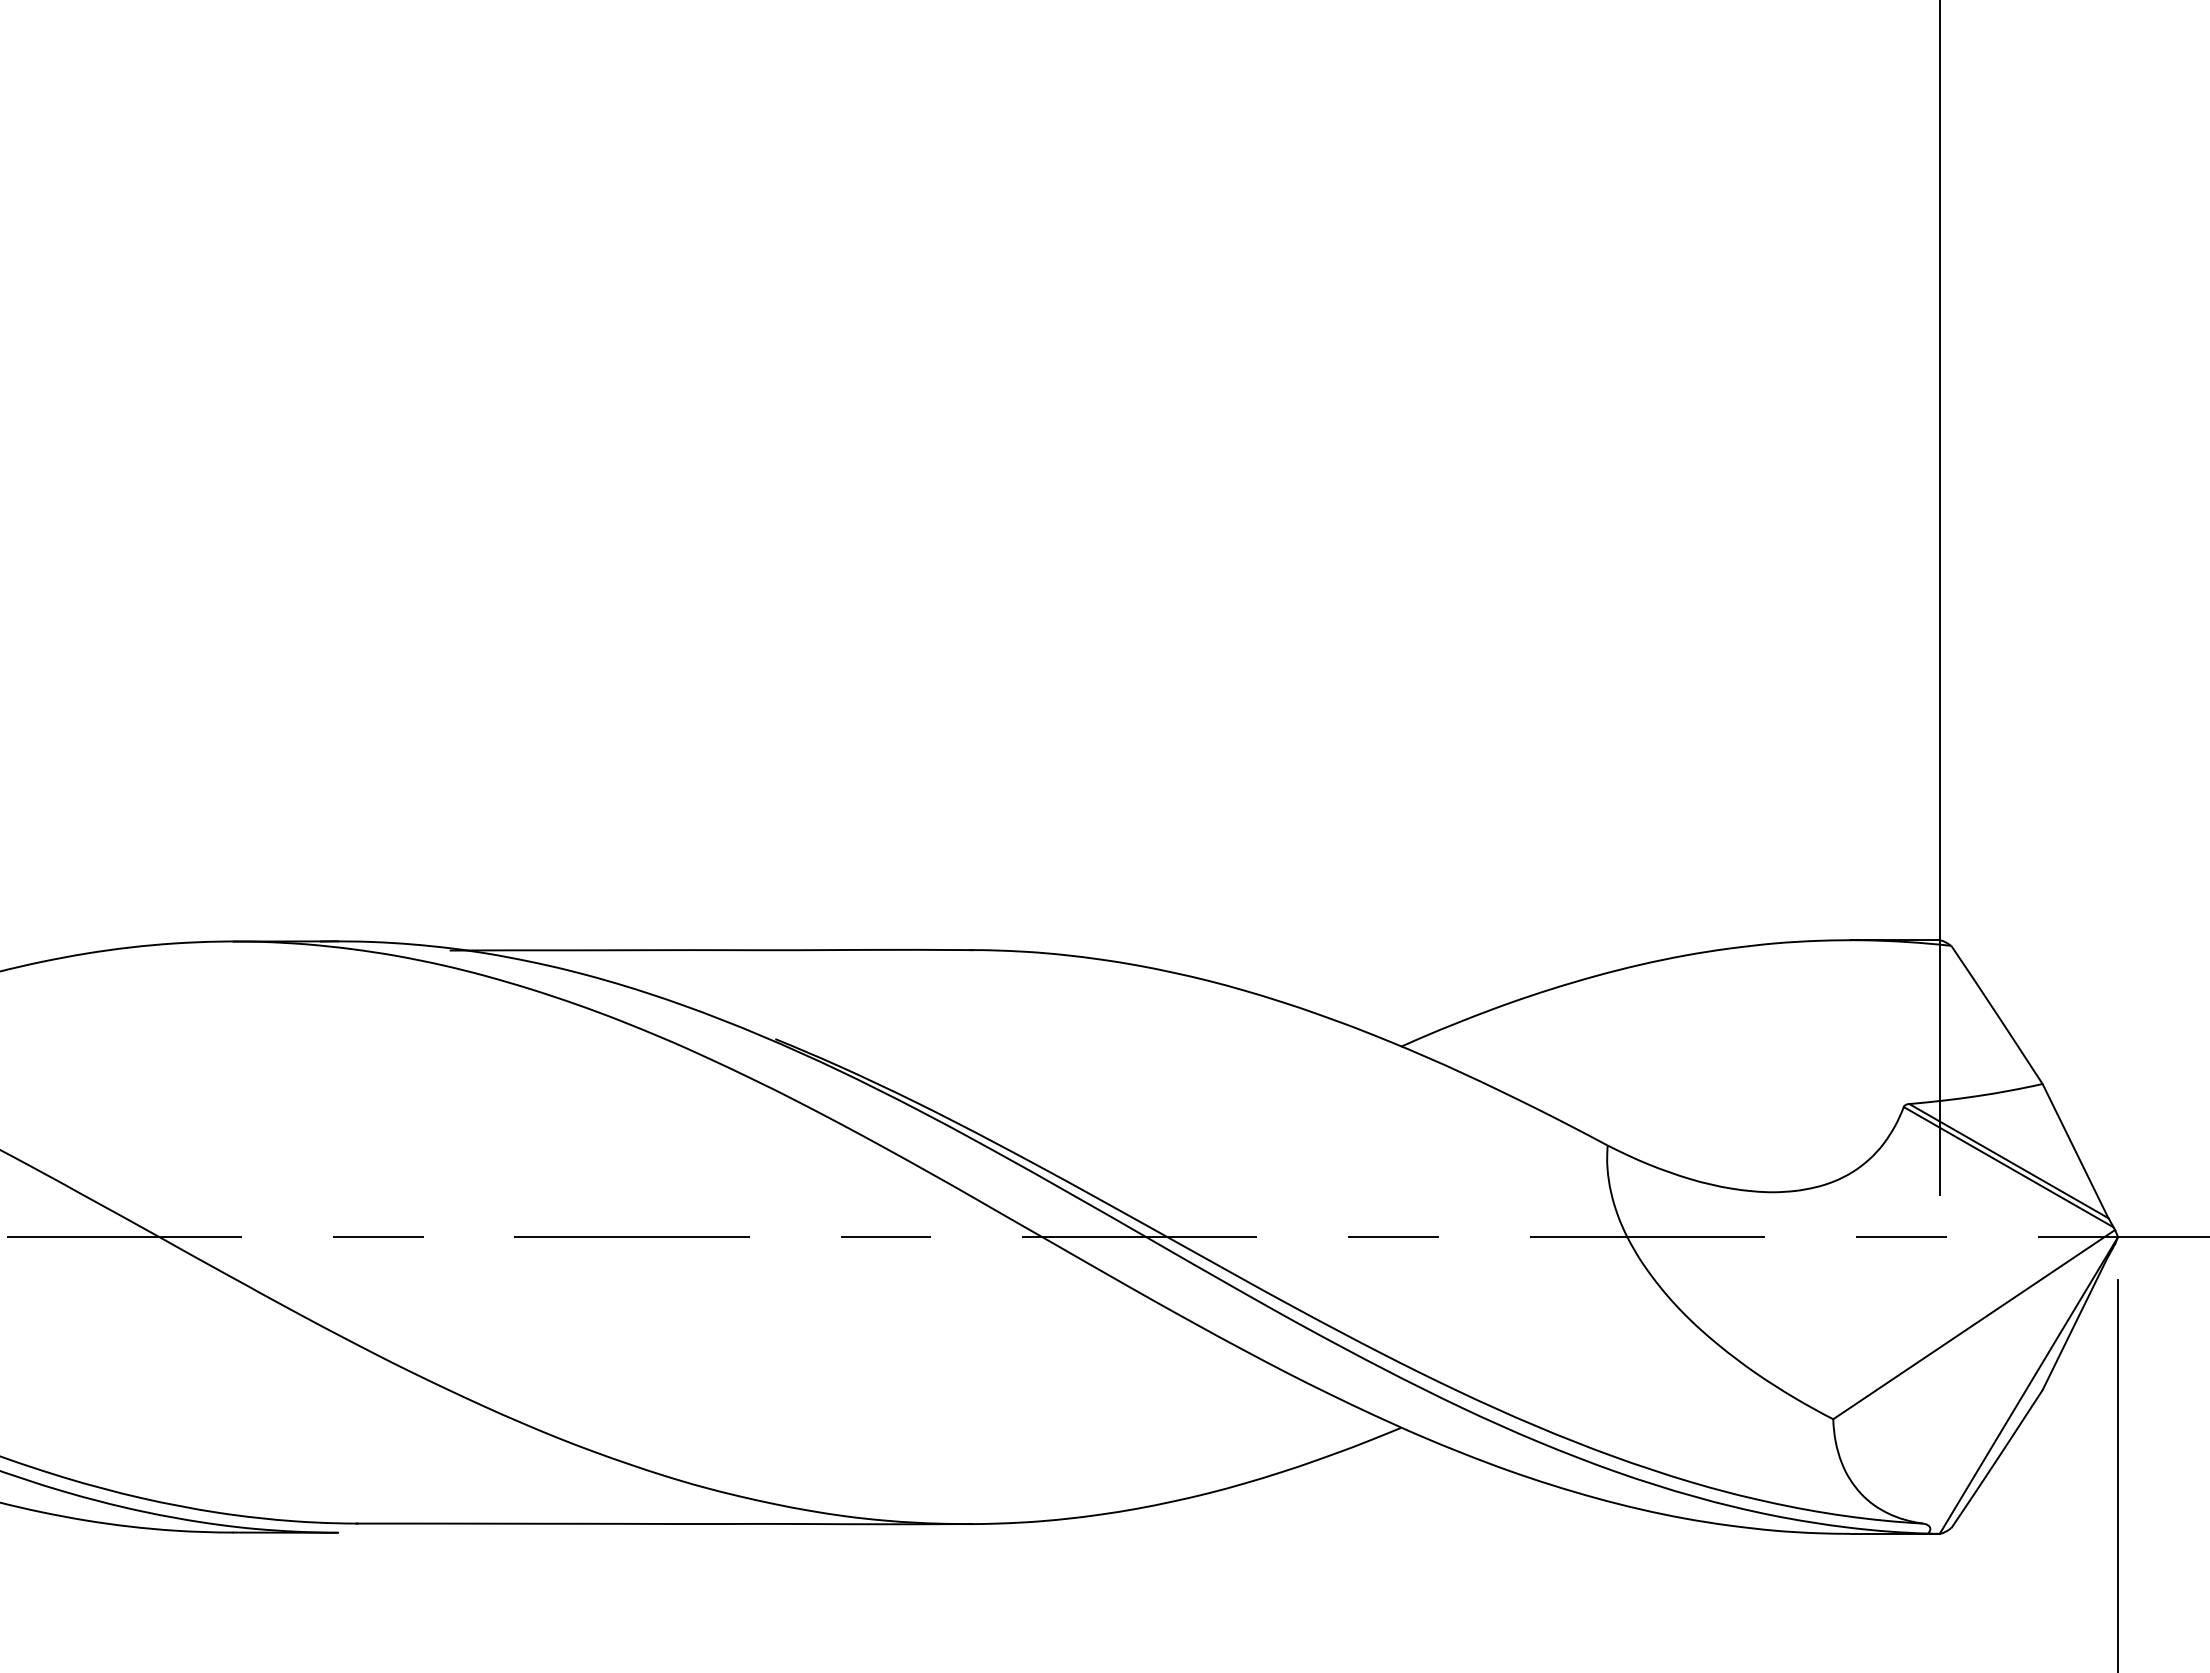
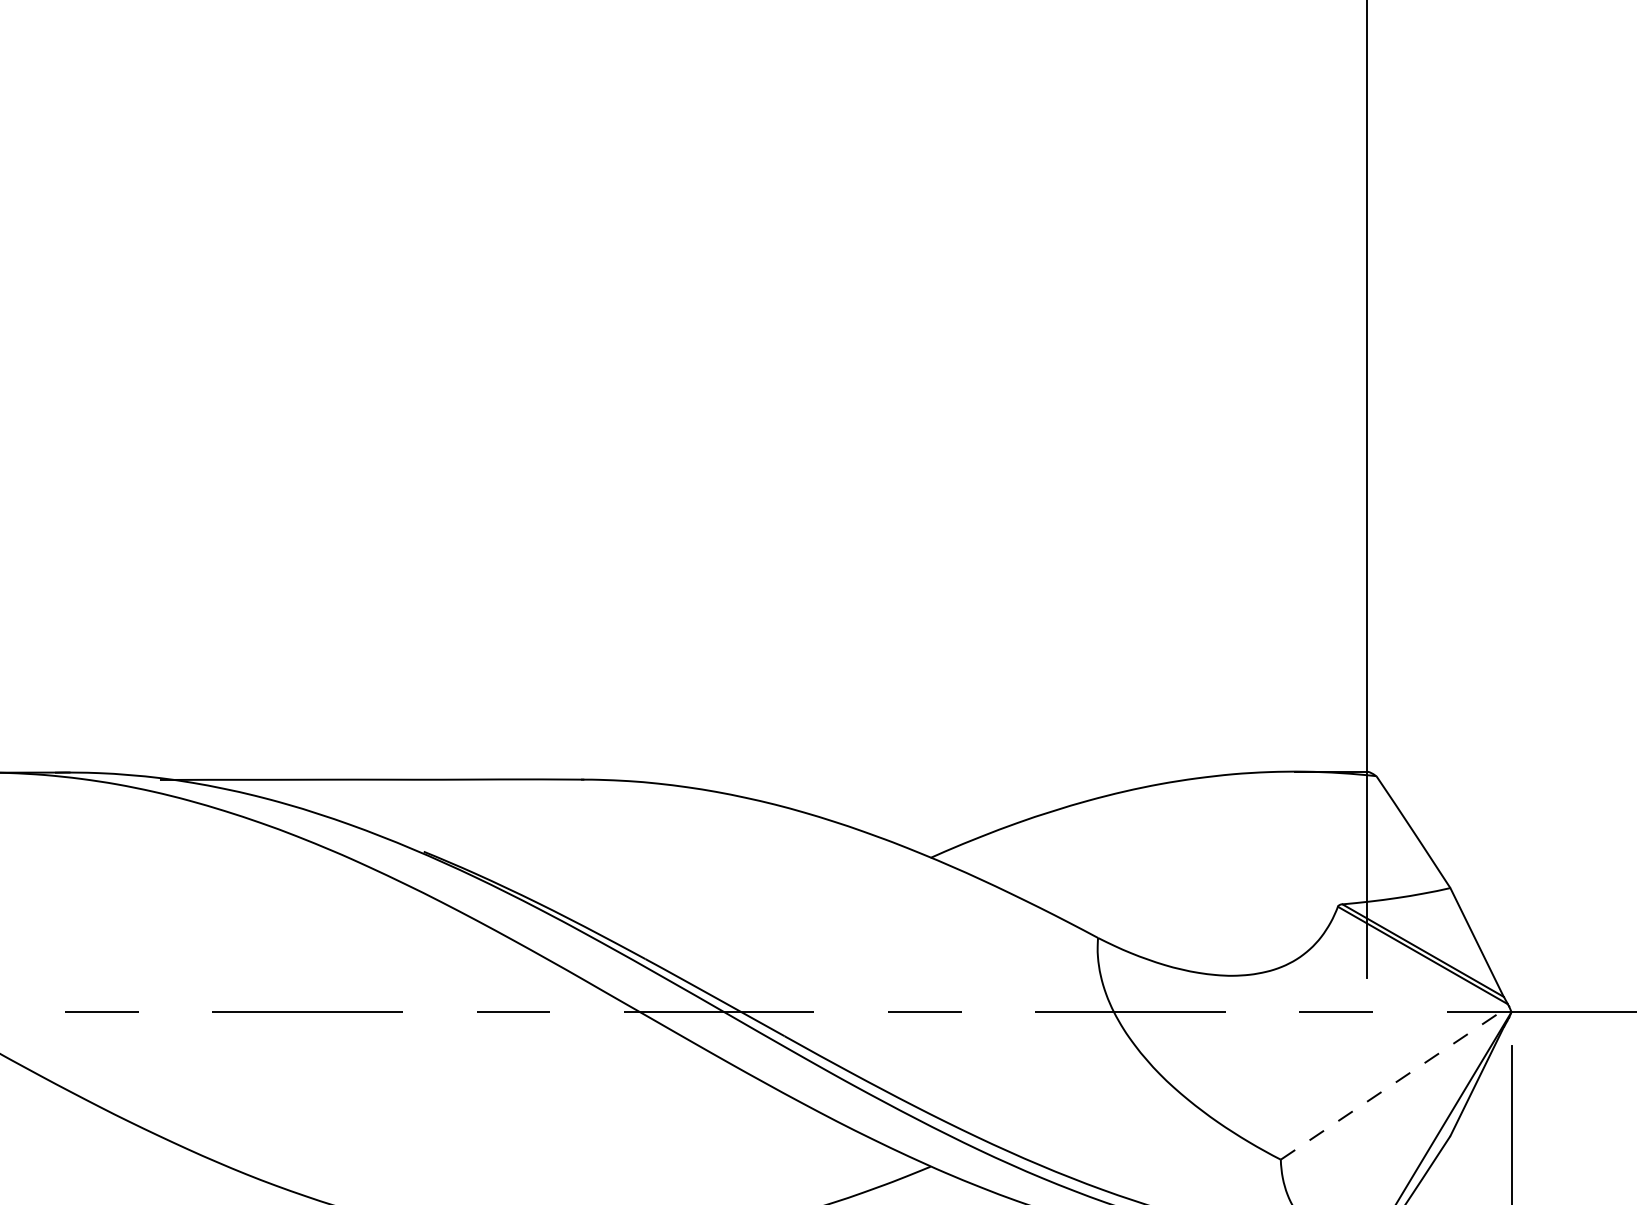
line: (1974, 1324) -> (1395, 1082), solid -> dashed

